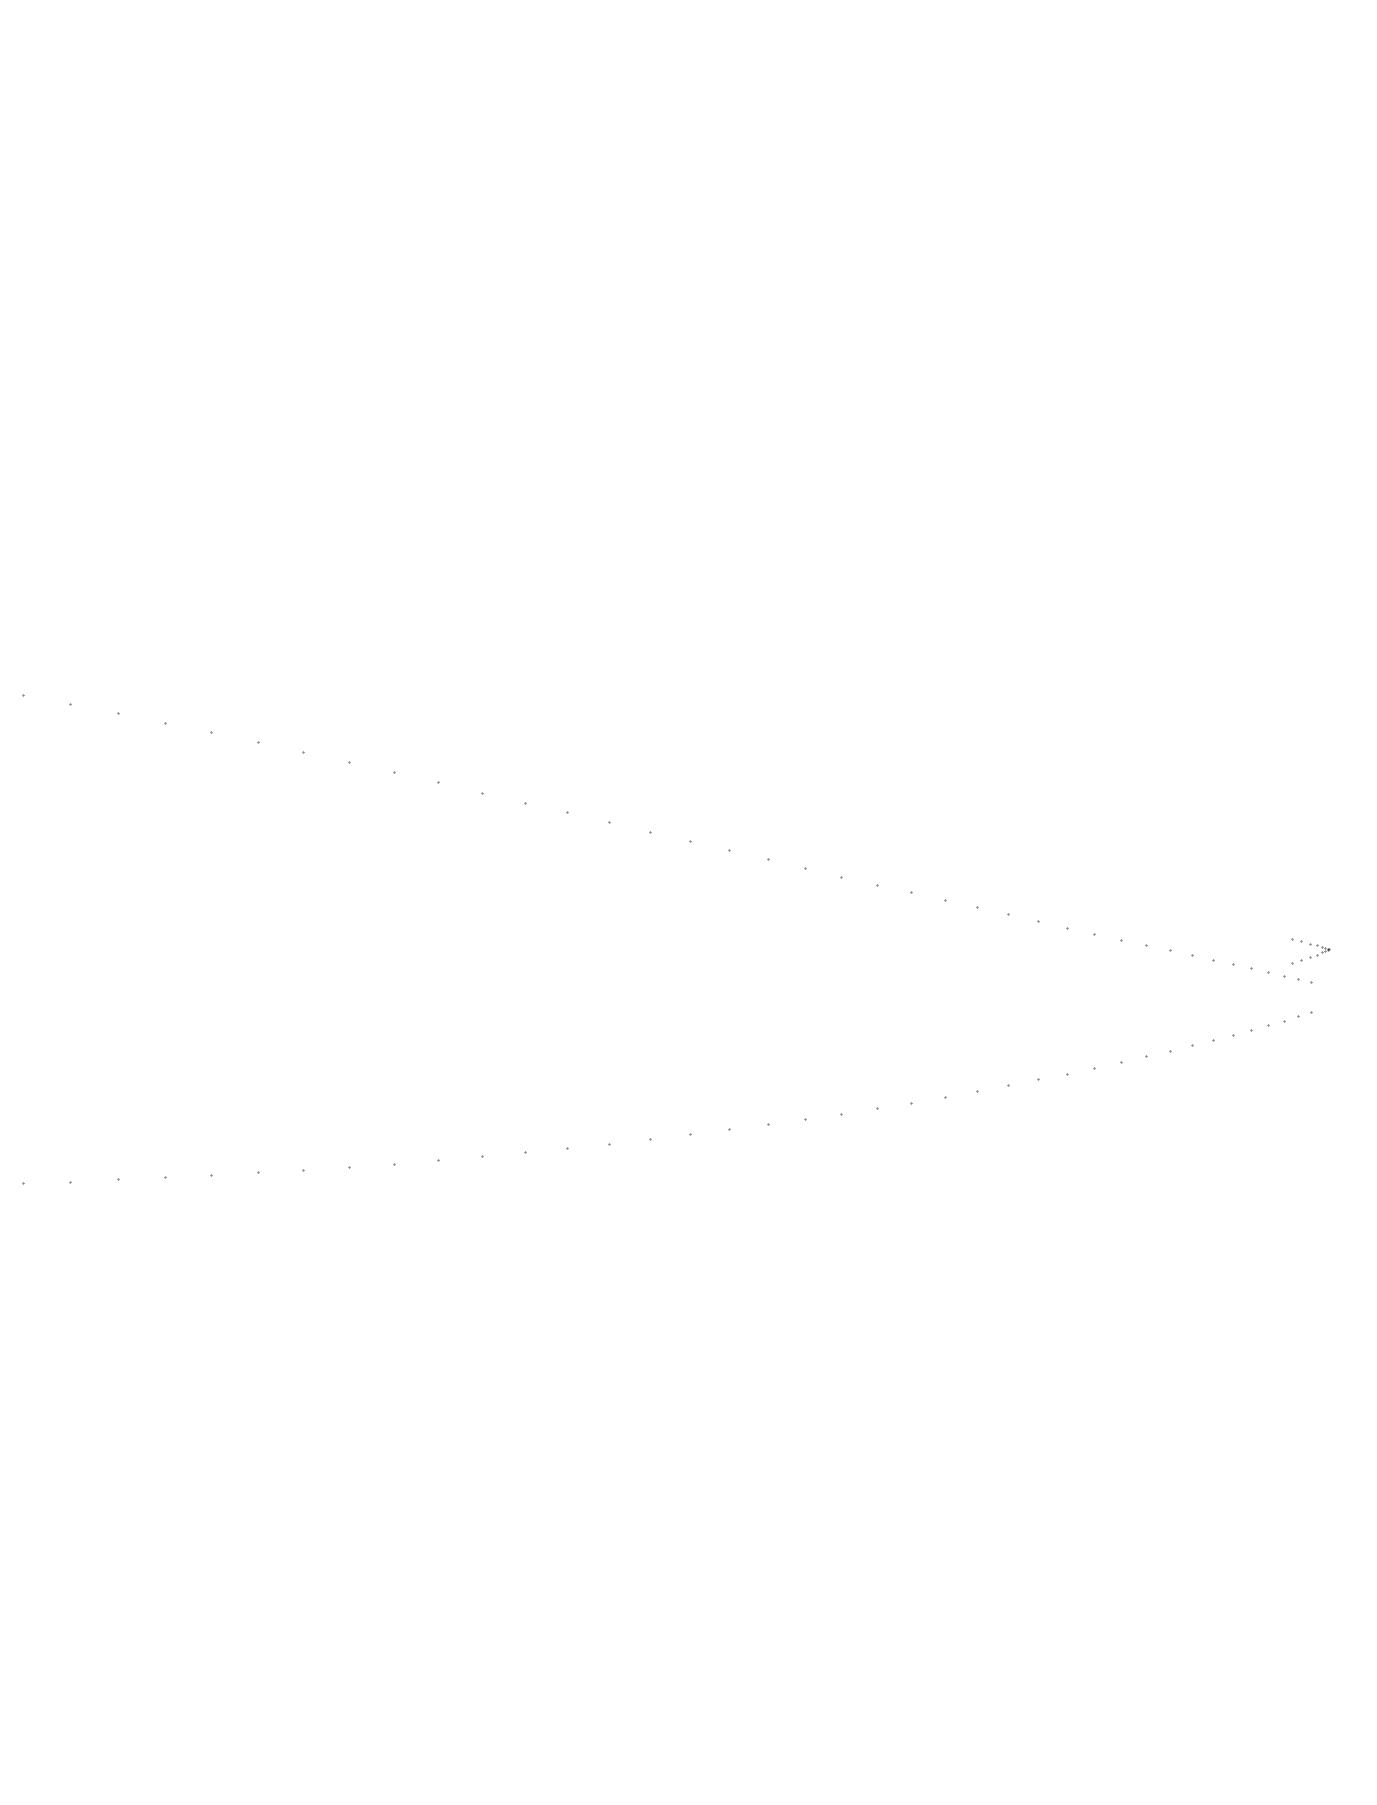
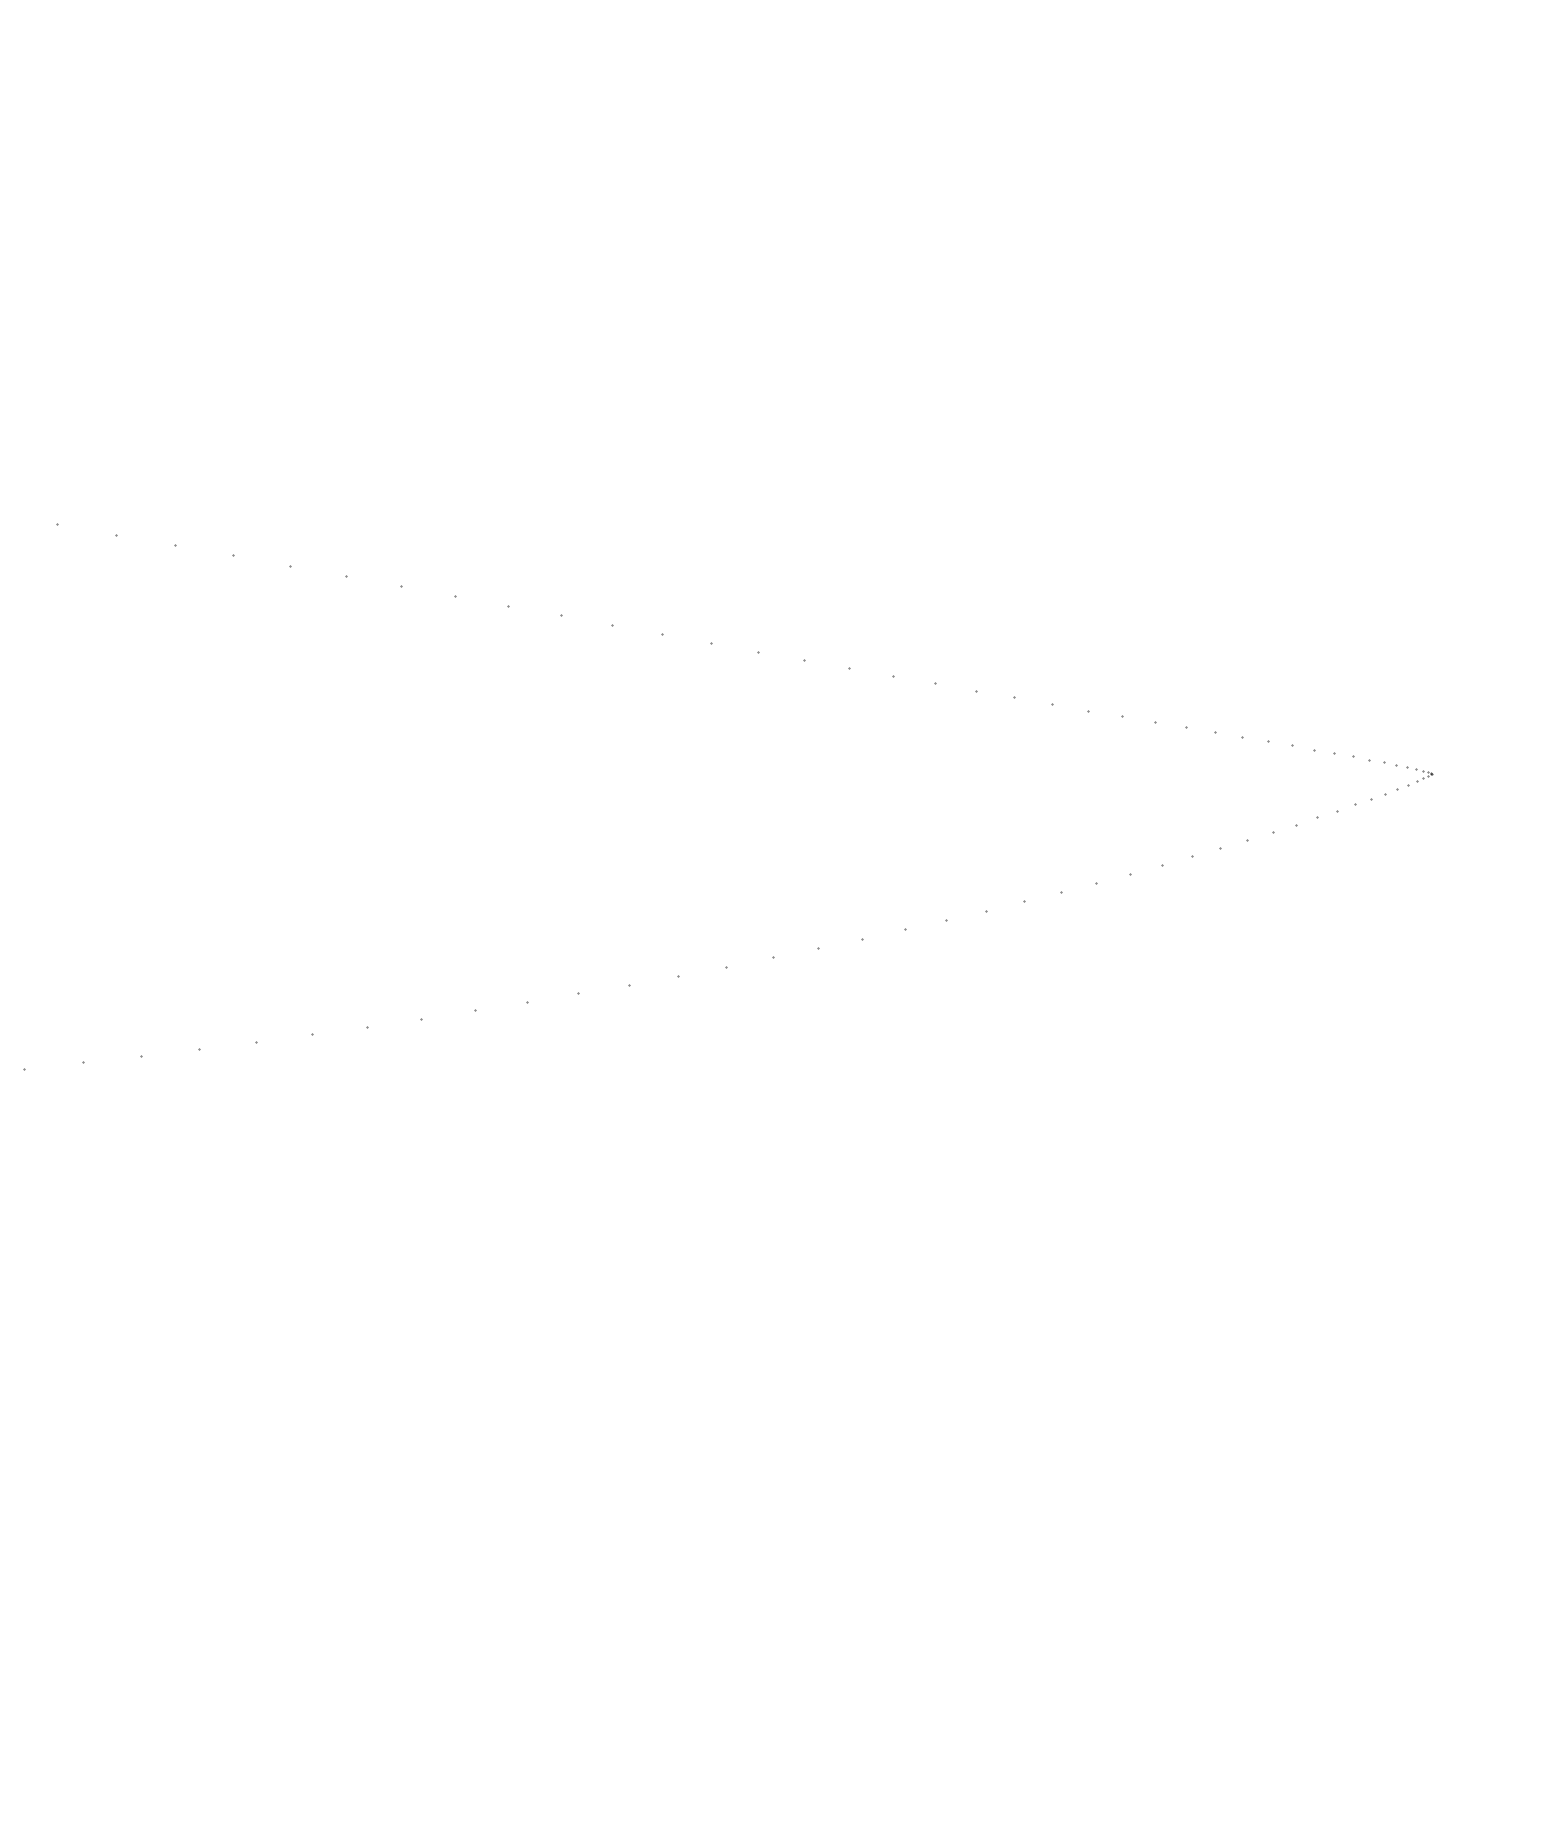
part: (1310, 951) -> (1408, 777), moved

